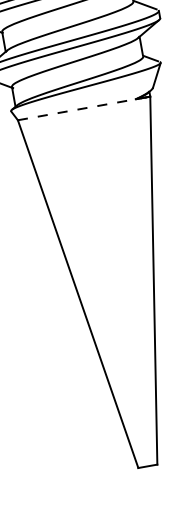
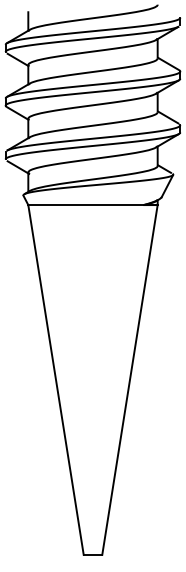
line: (76, 110) -> (85, 205), dashed -> solid

